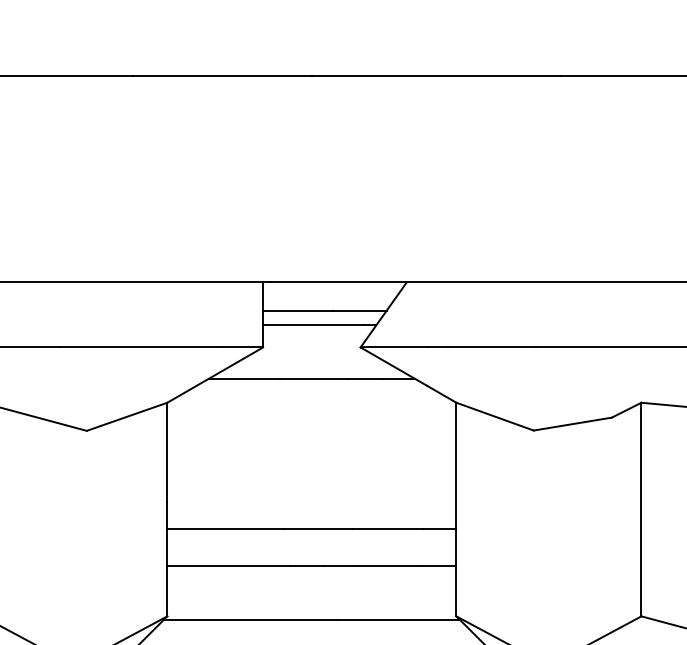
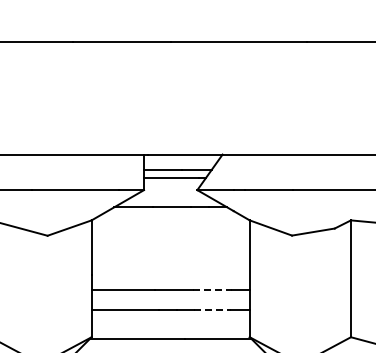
line: (388, 529) -> (212, 289), solid -> dashed
line: (388, 565) -> (212, 309), solid -> dashed

